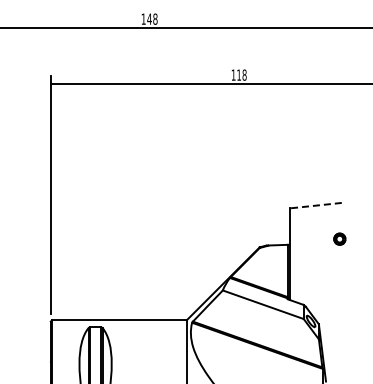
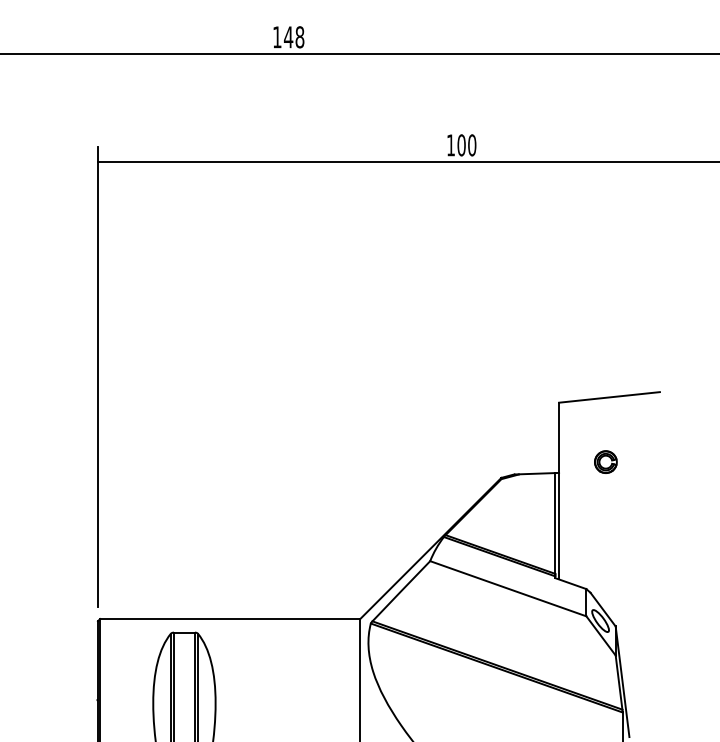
text: (241, 74) -> (466, 144), 118 -> 100
line: (315, 205) -> (609, 397), dashed -> solid
part: (339, 238) -> (605, 460), moved

